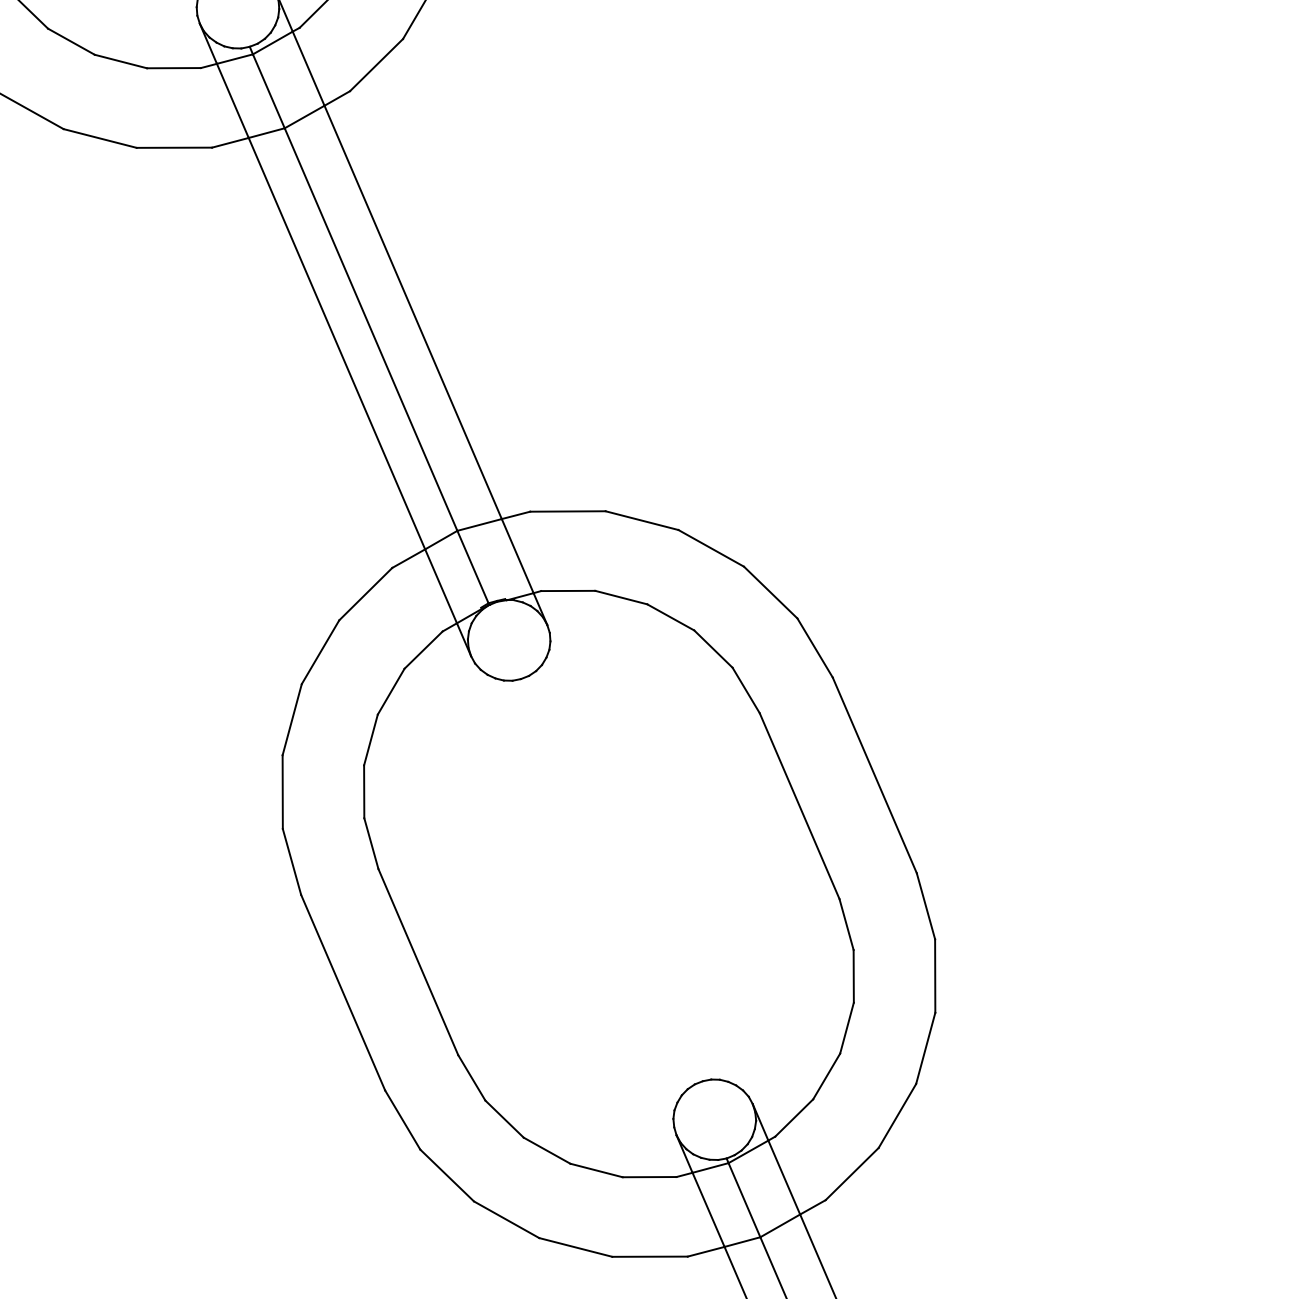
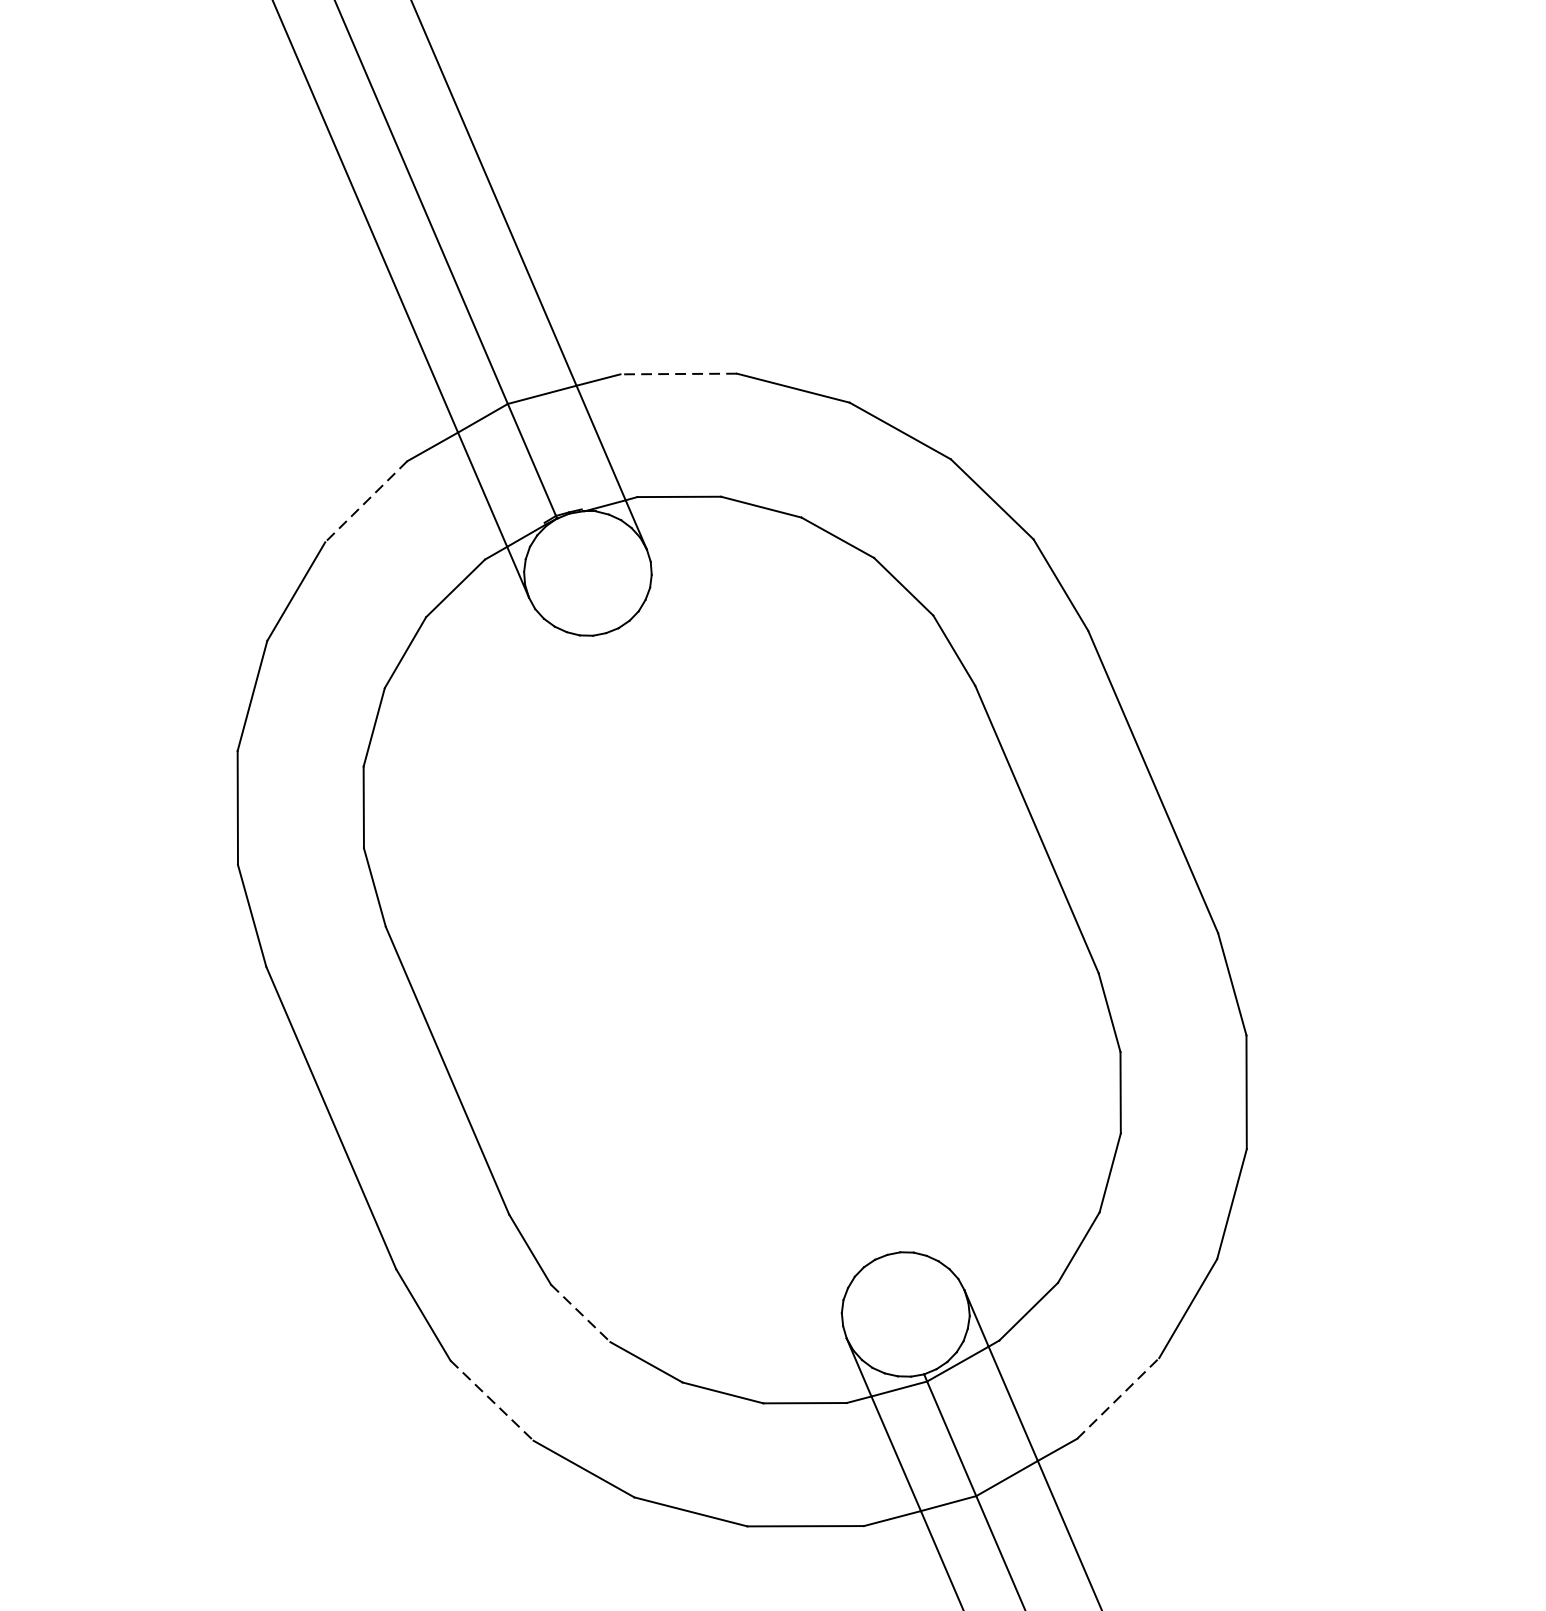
line: (567, 511) -> (678, 374), solid -> dashed
line: (365, 594) -> (365, 502), solid -> dashed
line: (504, 1119) -> (580, 1314), solid -> dashed
line: (852, 1173) -> (1118, 1397), solid -> dashed
line: (447, 1175) -> (492, 1400), solid -> dashed

